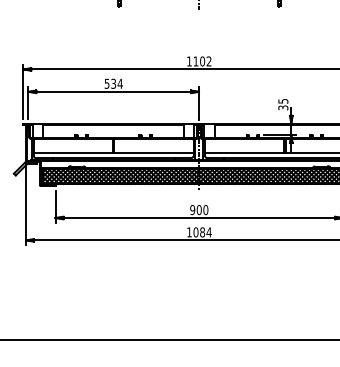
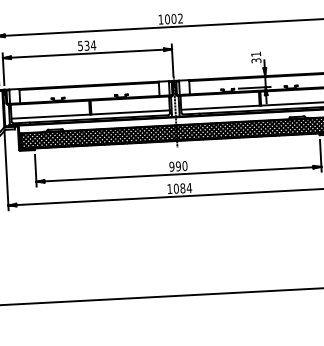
text: (195, 61) -> (166, 19), 1102 -> 1002
text: (283, 101) -> (256, 54), 35 -> 31
text: (198, 210) -> (177, 166), 900 -> 990

